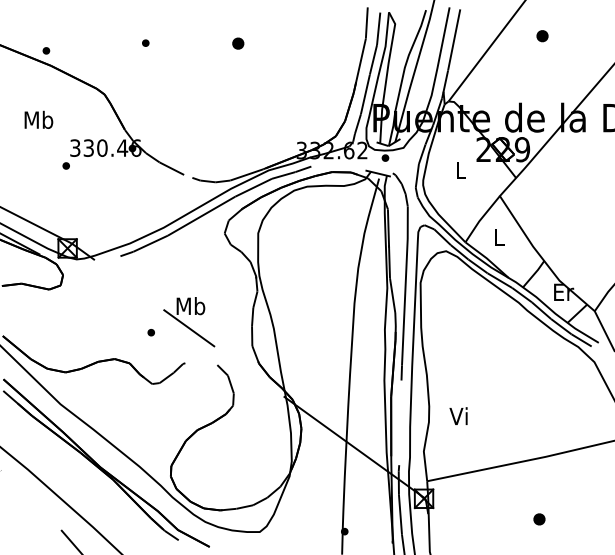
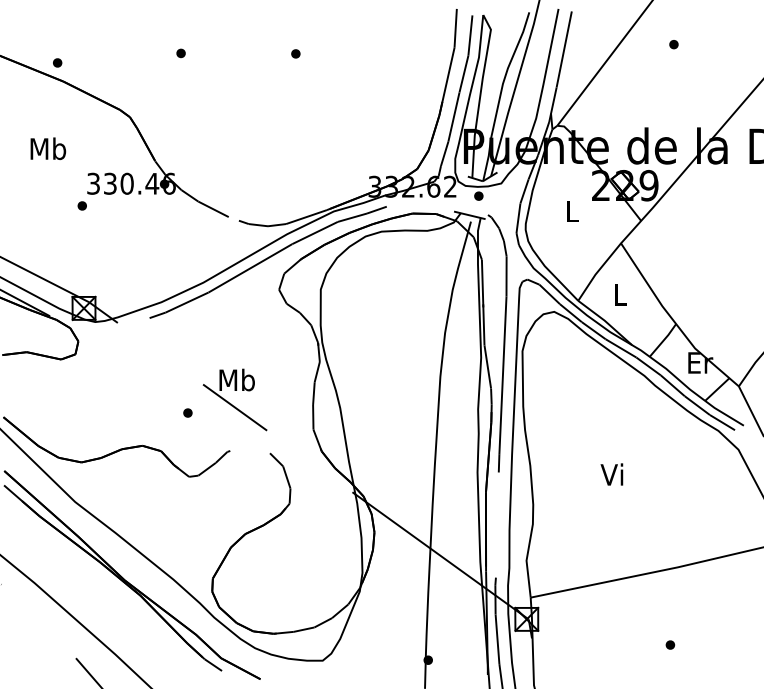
part: (542, 35) -> (673, 43), size x0.62
part: (237, 43) -> (295, 53), size x0.62
text: (458, 415) -> (611, 473), moved
part: (539, 519) -> (670, 645), size x0.62

